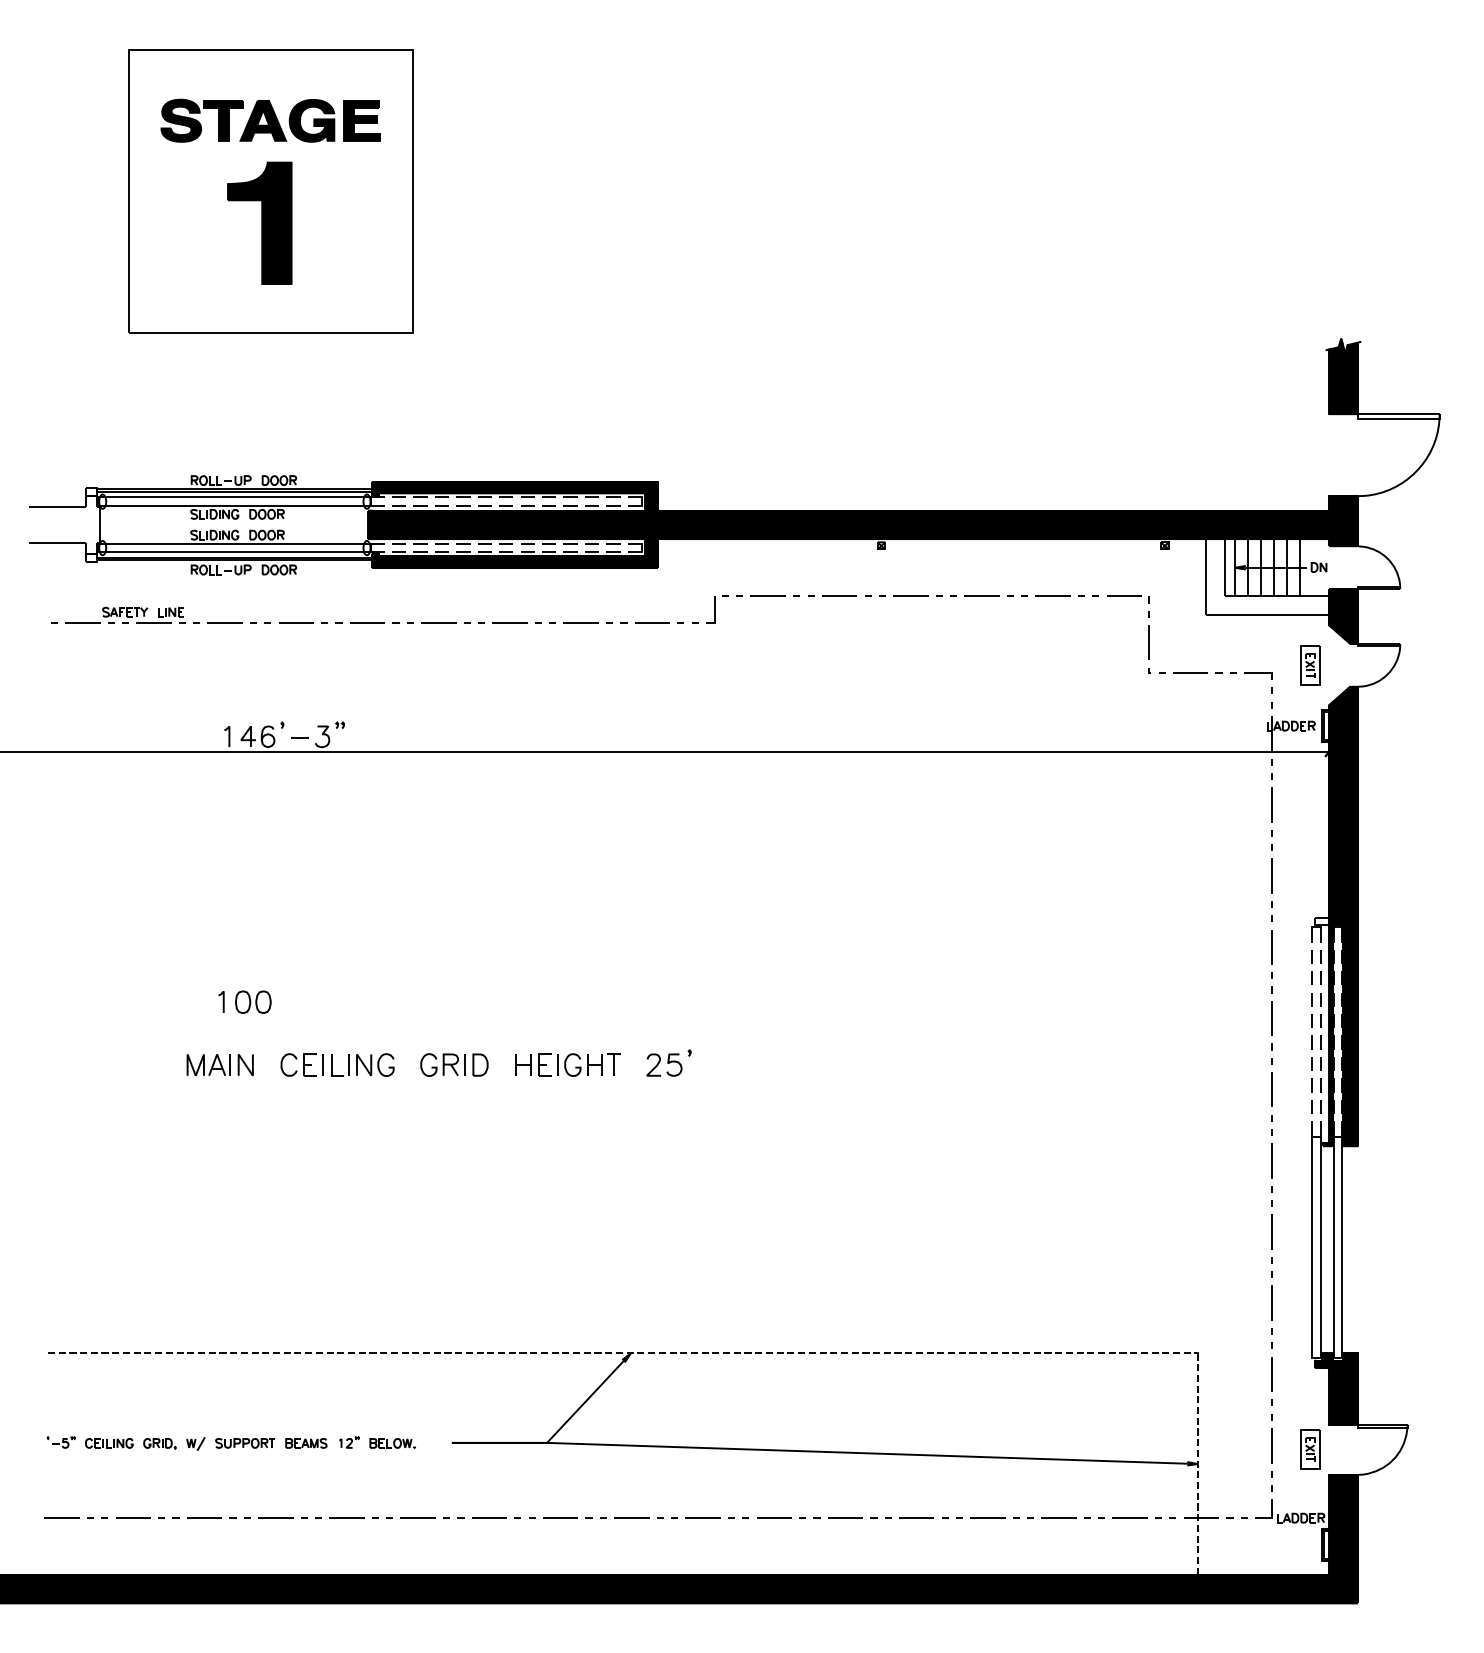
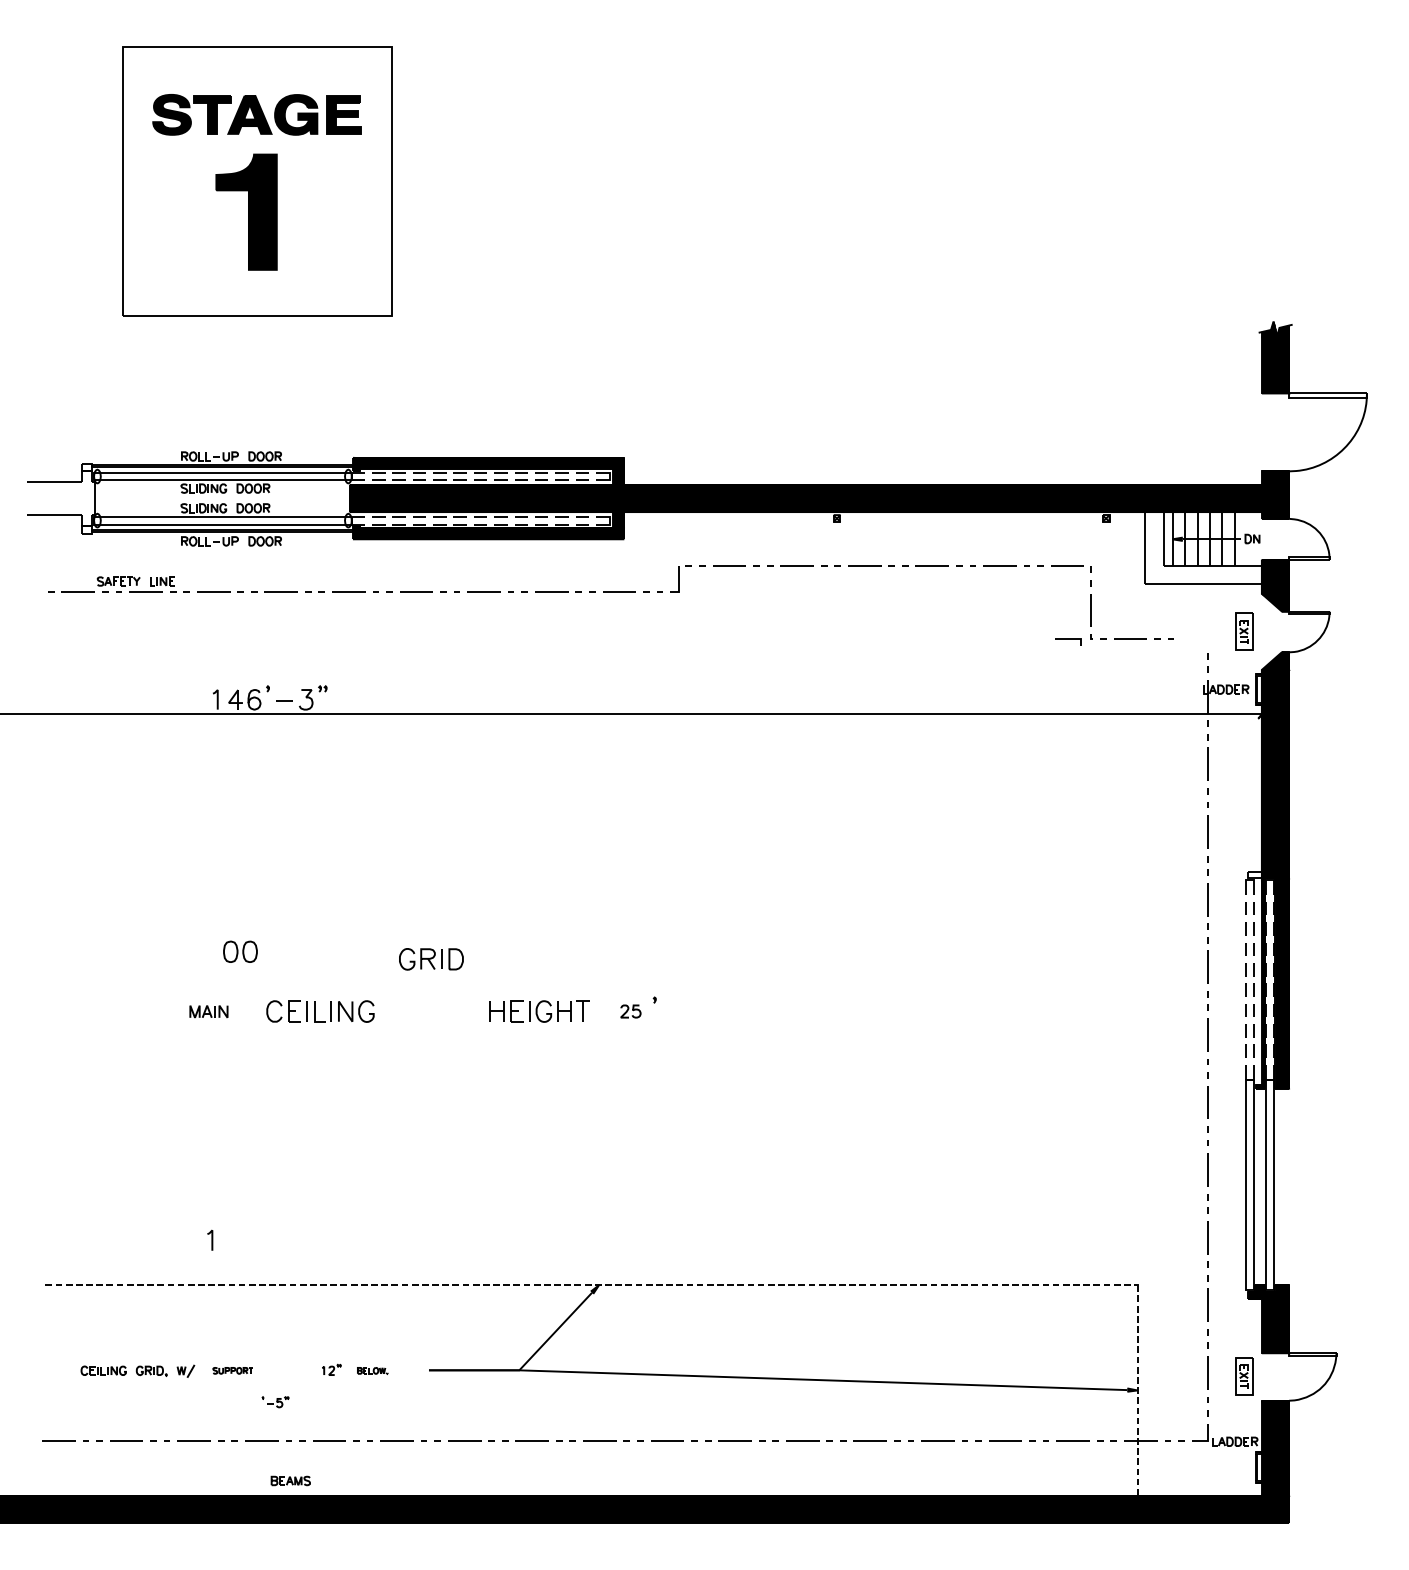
line: (1258, 673) -> (1068, 639), moved
line: (222, 1001) -> (211, 1239), moved
part: (454, 1064) -> (431, 958), moved
part: (664, 1064) -> (630, 1011), size x0.6
part: (219, 1065) -> (208, 1011), size x0.6
part: (60, 1442) -> (274, 1402), moved
part: (244, 1443) -> (232, 1370), size x0.7
part: (306, 1443) -> (290, 1481), moved
part: (392, 1443) -> (372, 1370), size x0.7

